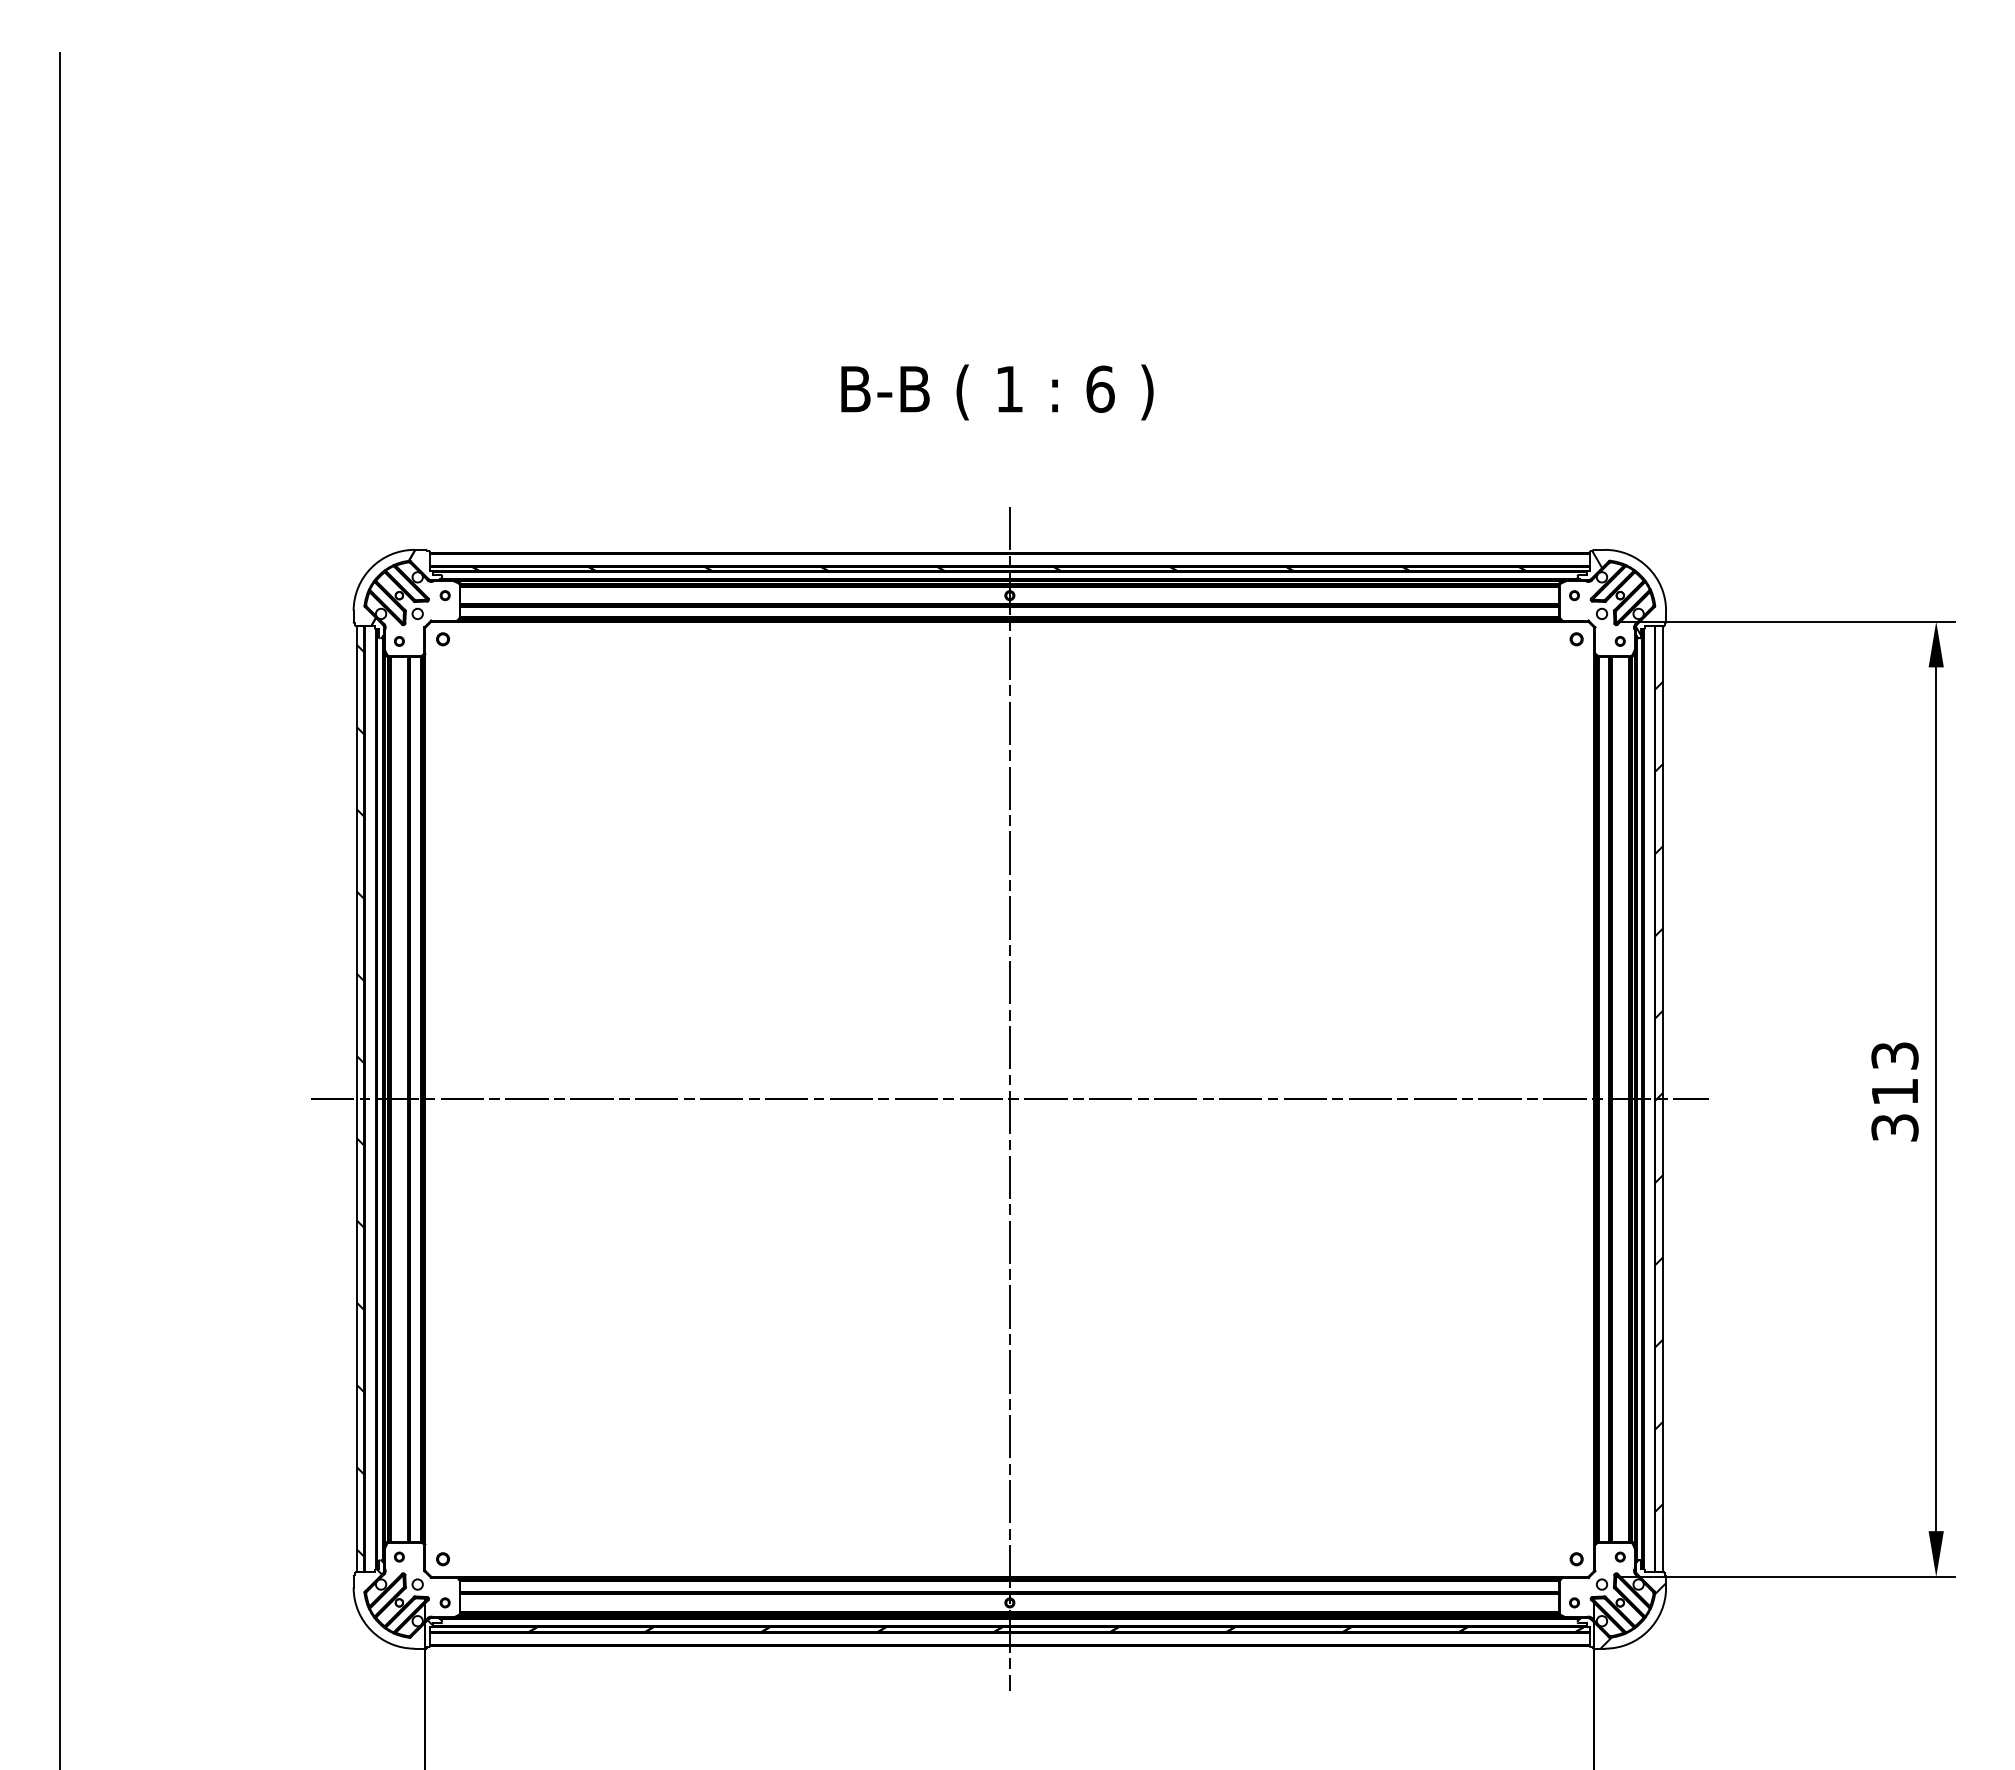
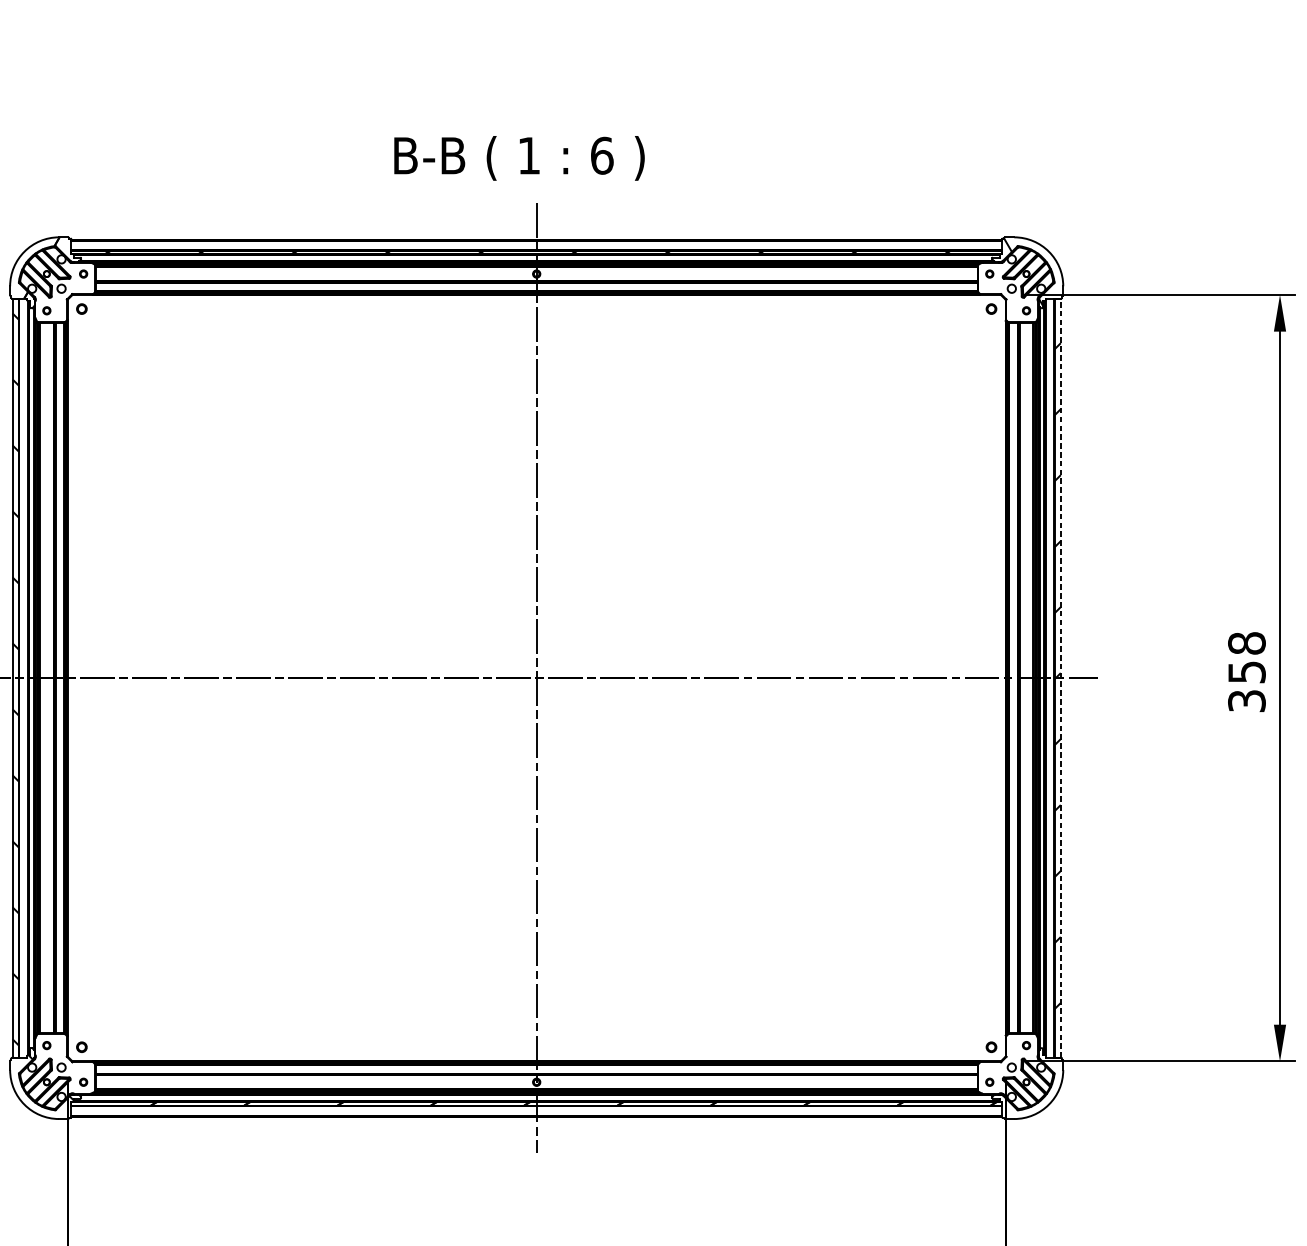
text: (997, 392) -> (519, 158), moved
text: (1894, 1073) -> (1246, 657), 313 -> 358
line: (1663, 1098) -> (1061, 677), solid -> dashed
hatch: (1633, 1615) -> (1037, 1092), removed

